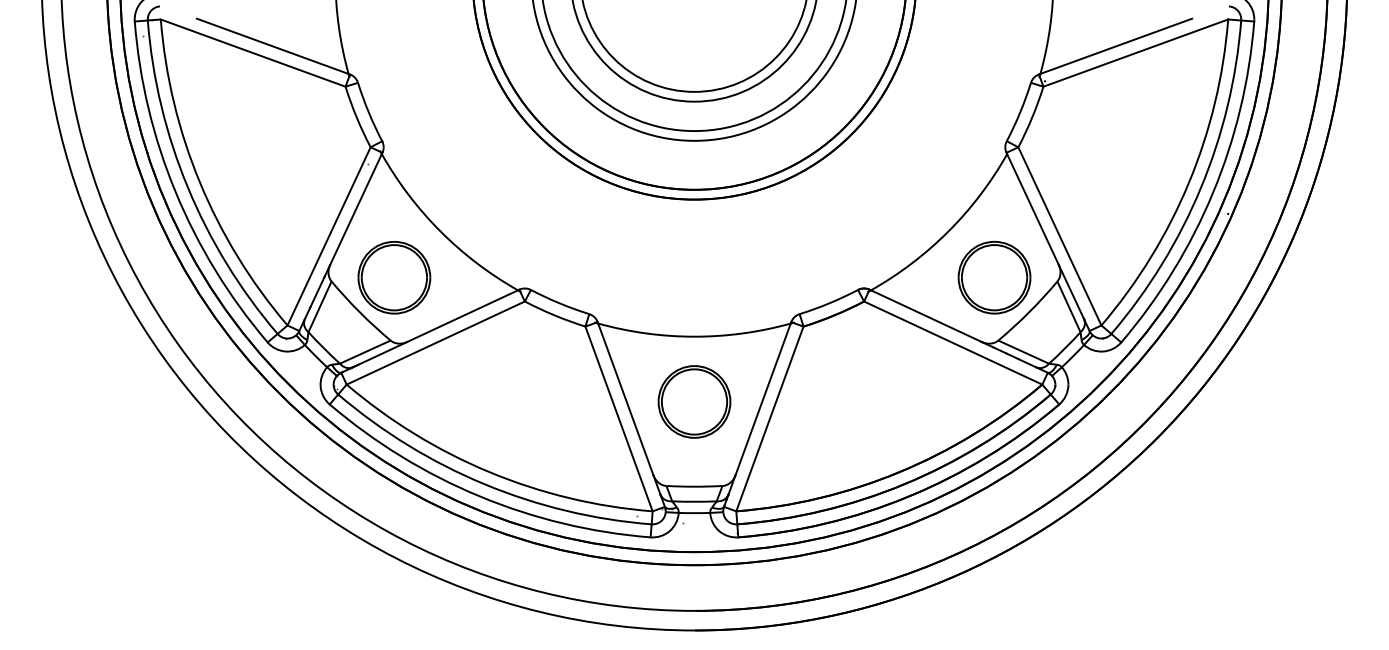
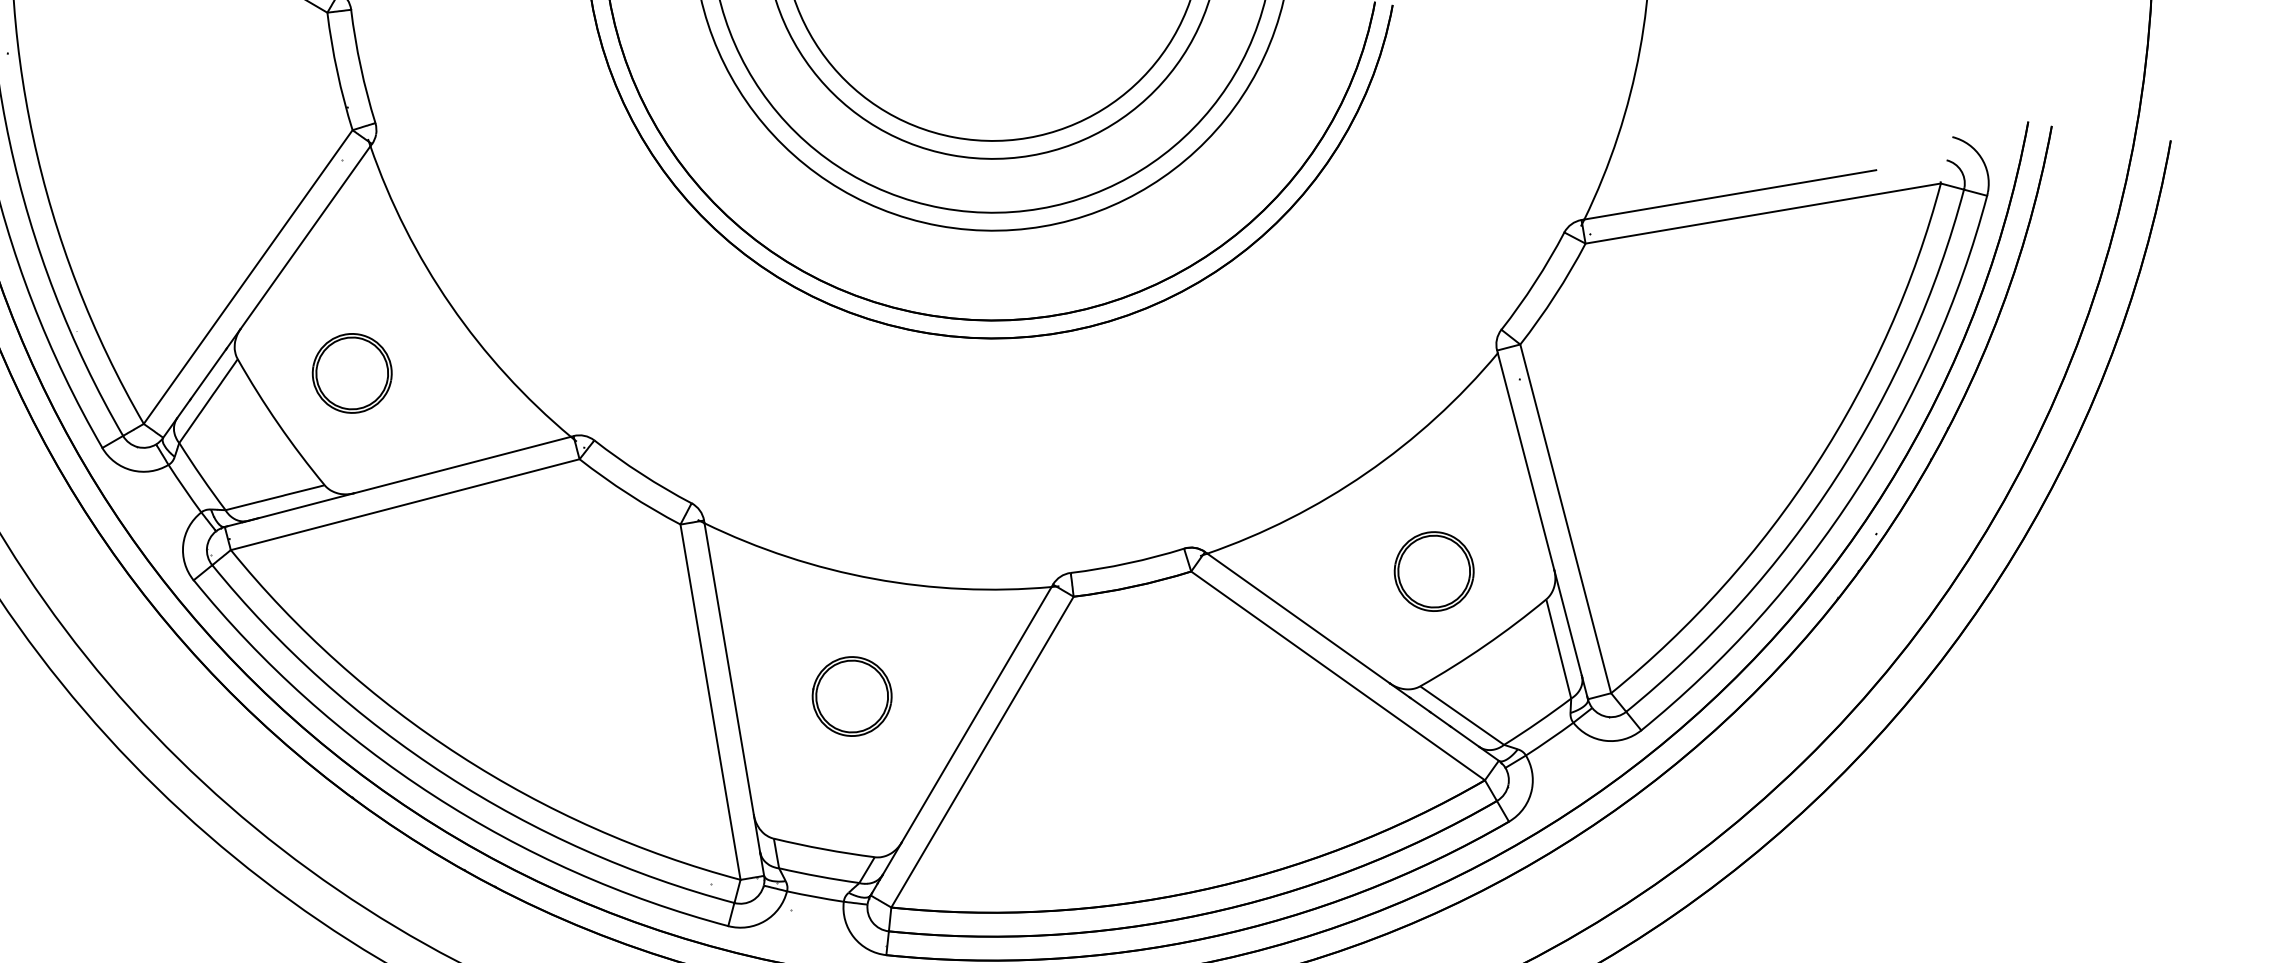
part: (394, 277) -> (352, 372), size x0.6
part: (994, 277) -> (1434, 571), size x0.6
part: (694, 401) -> (852, 695), size x0.6

